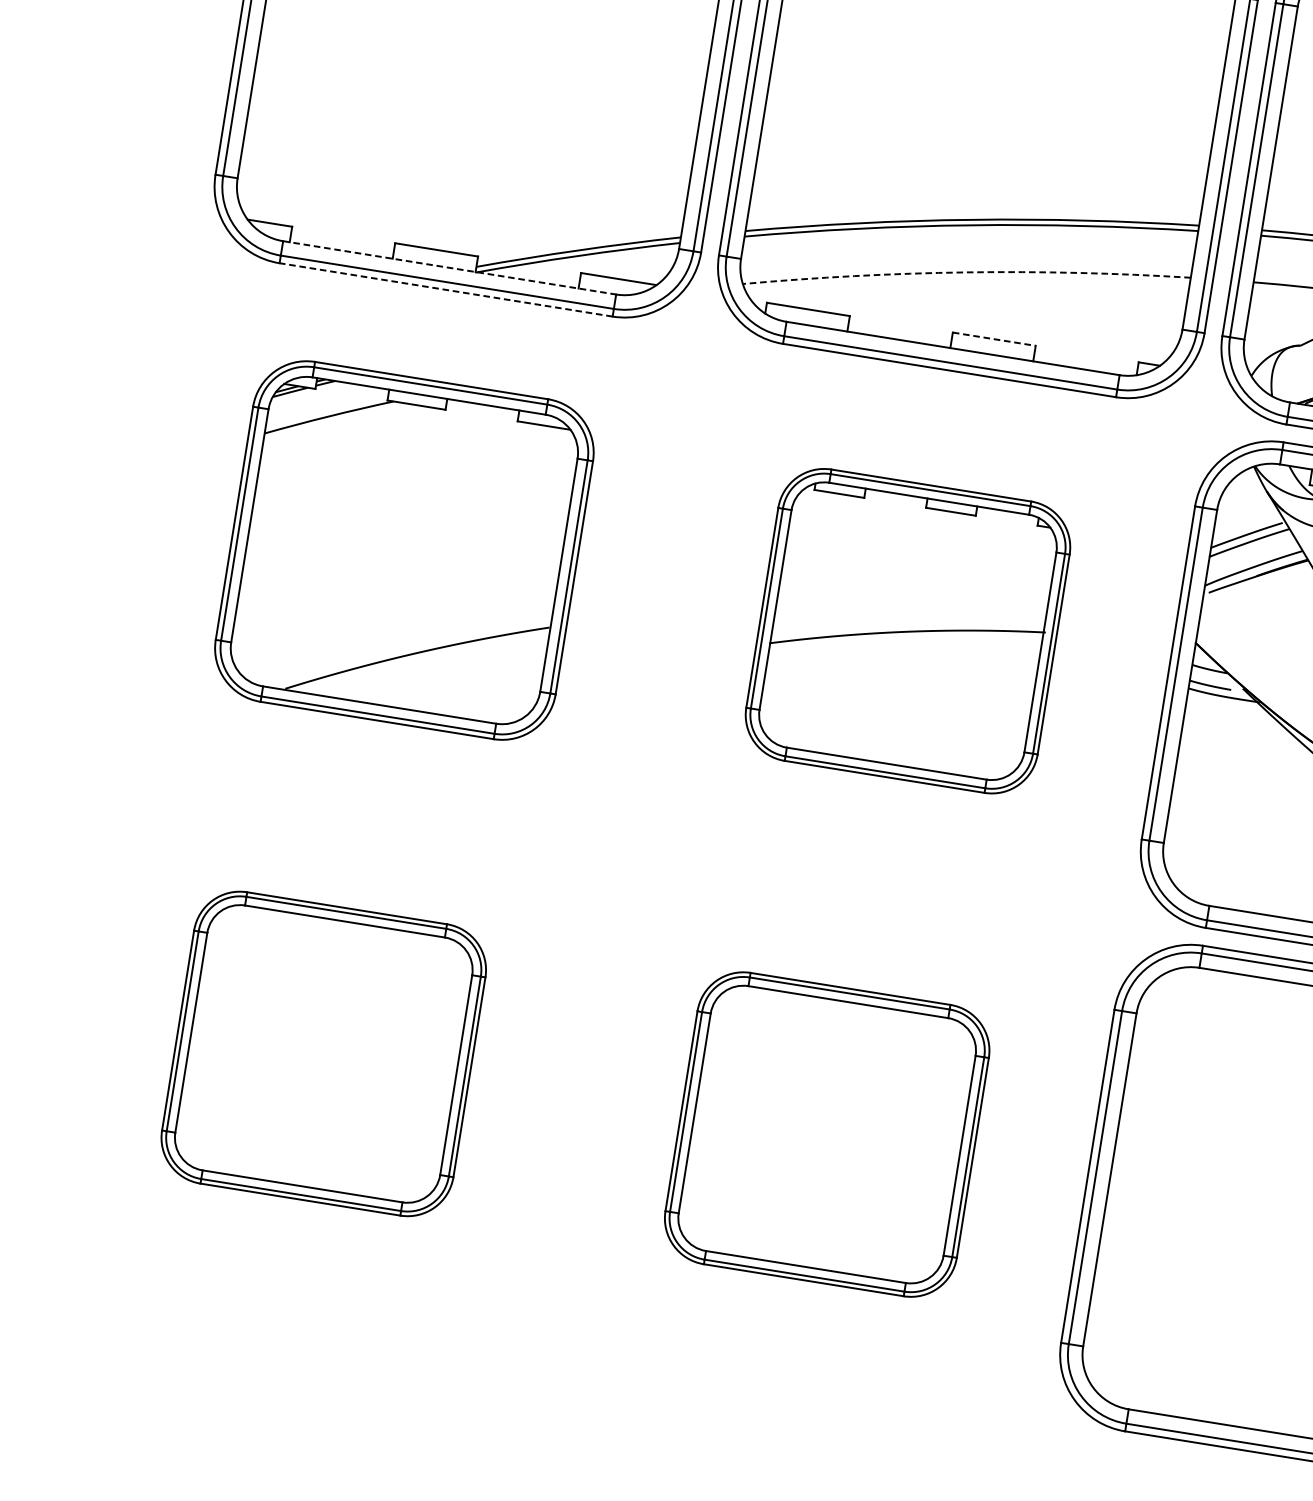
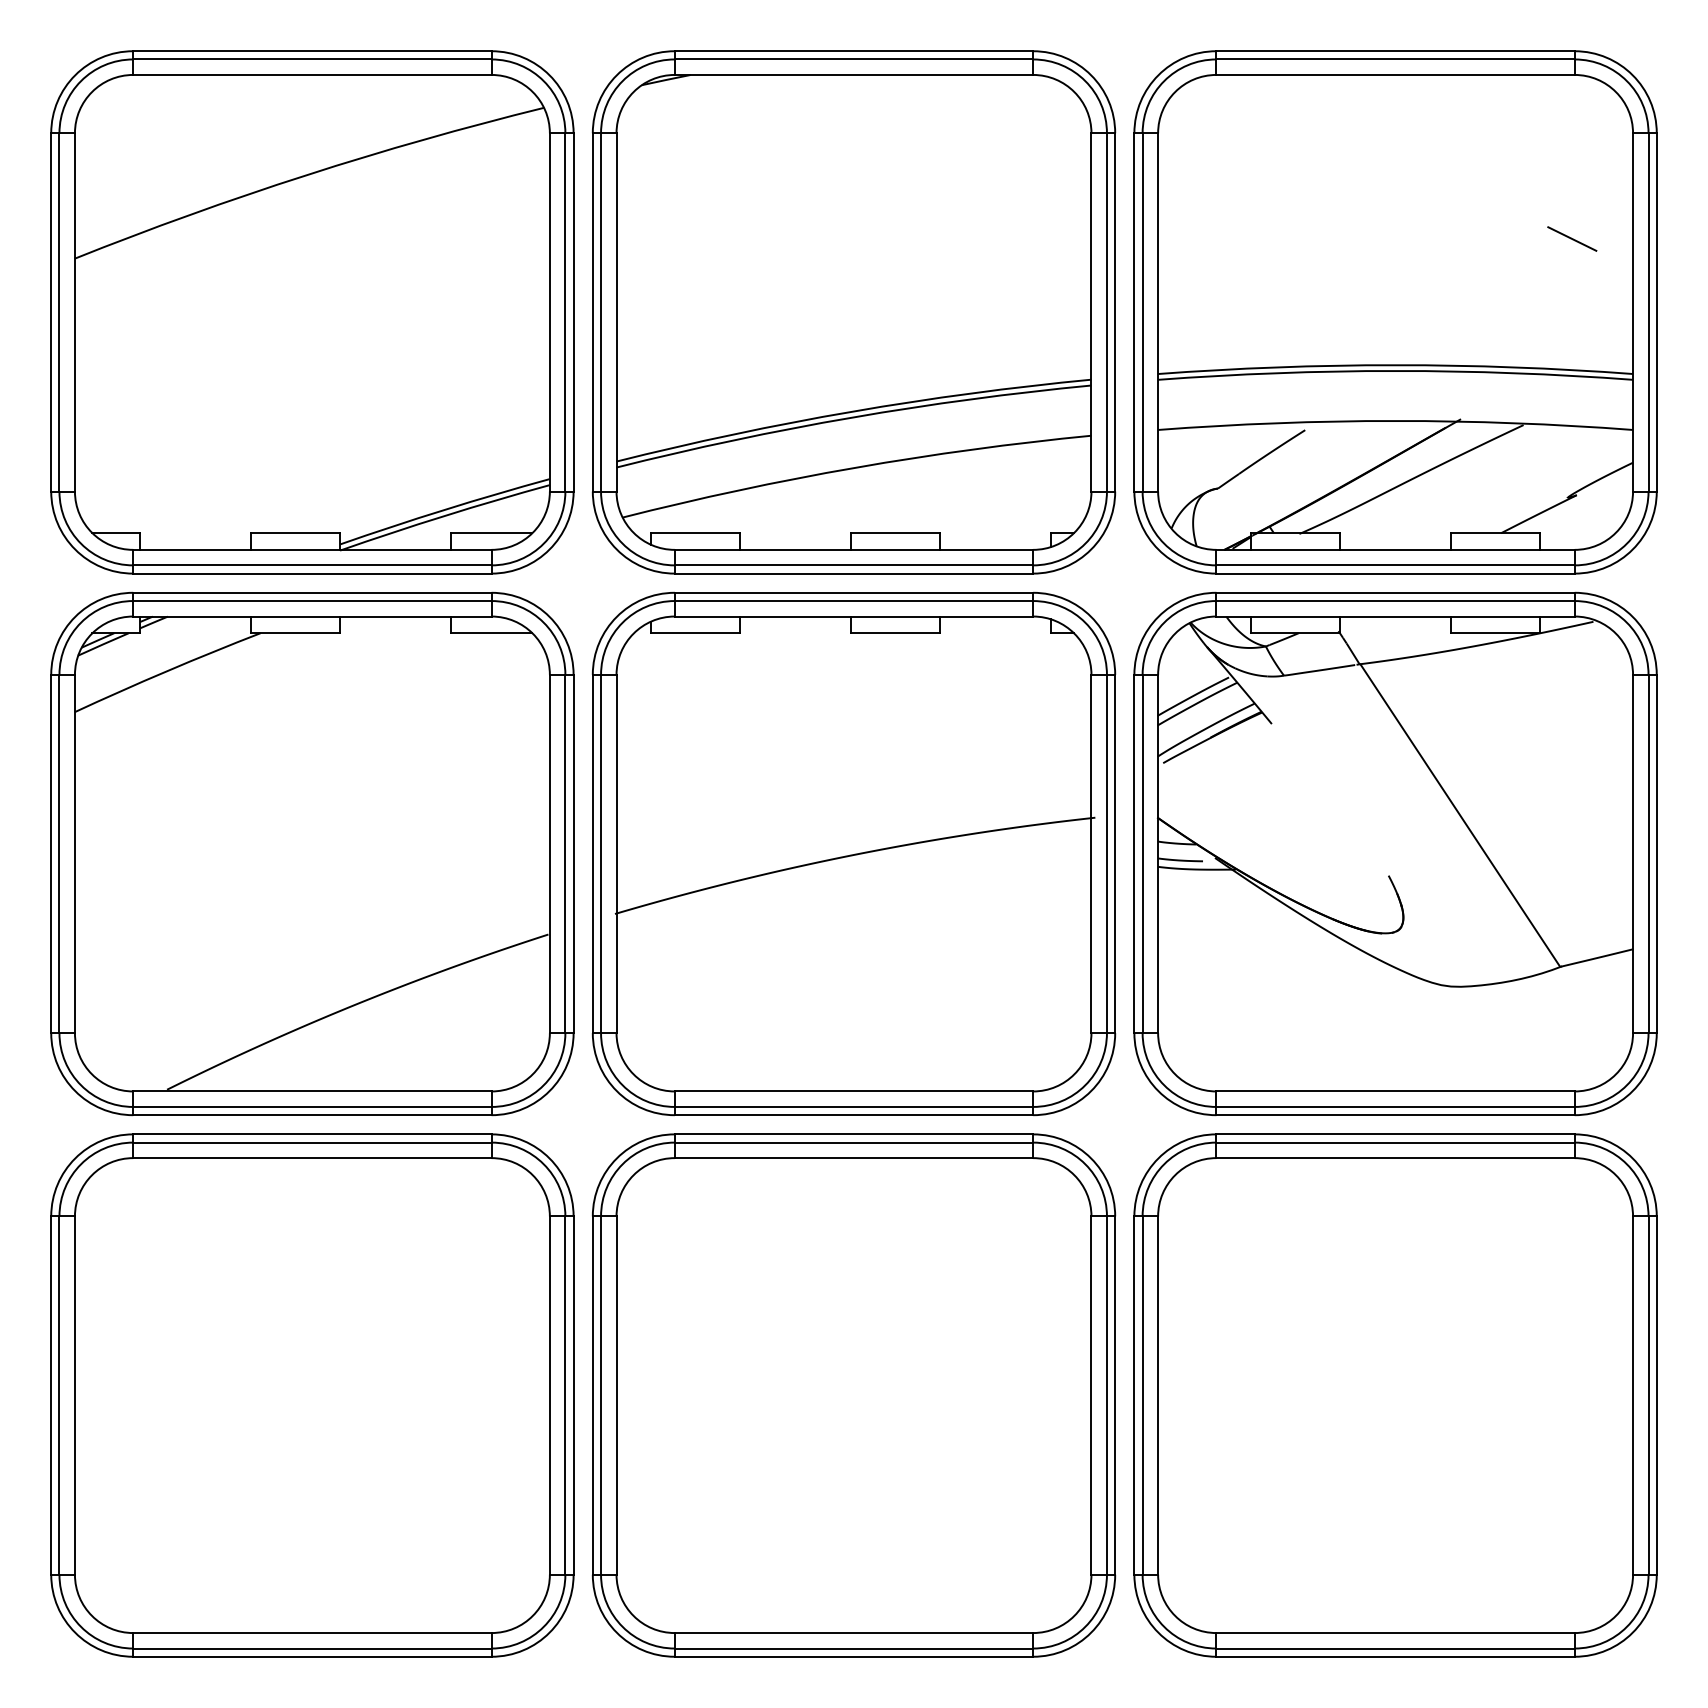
line: (449, 267) -> (312, 549), dashed -> solid
arc: (966, 272) -> (855, 467), dashed -> solid
line: (445, 289) -> (311, 573), dashed -> solid
line: (994, 339) -> (895, 533), dashed -> solid
part: (404, 550) -> (312, 853), size x1.43
part: (908, 630) -> (854, 853), size x1.67
part: (323, 1053) -> (312, 1395), size x1.67
part: (826, 1134) -> (853, 1395), size x1.67

